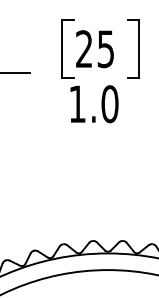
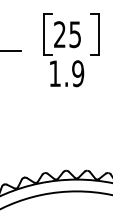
text: (109, 104) -> (77, 73), 1.0 -> 1.9

